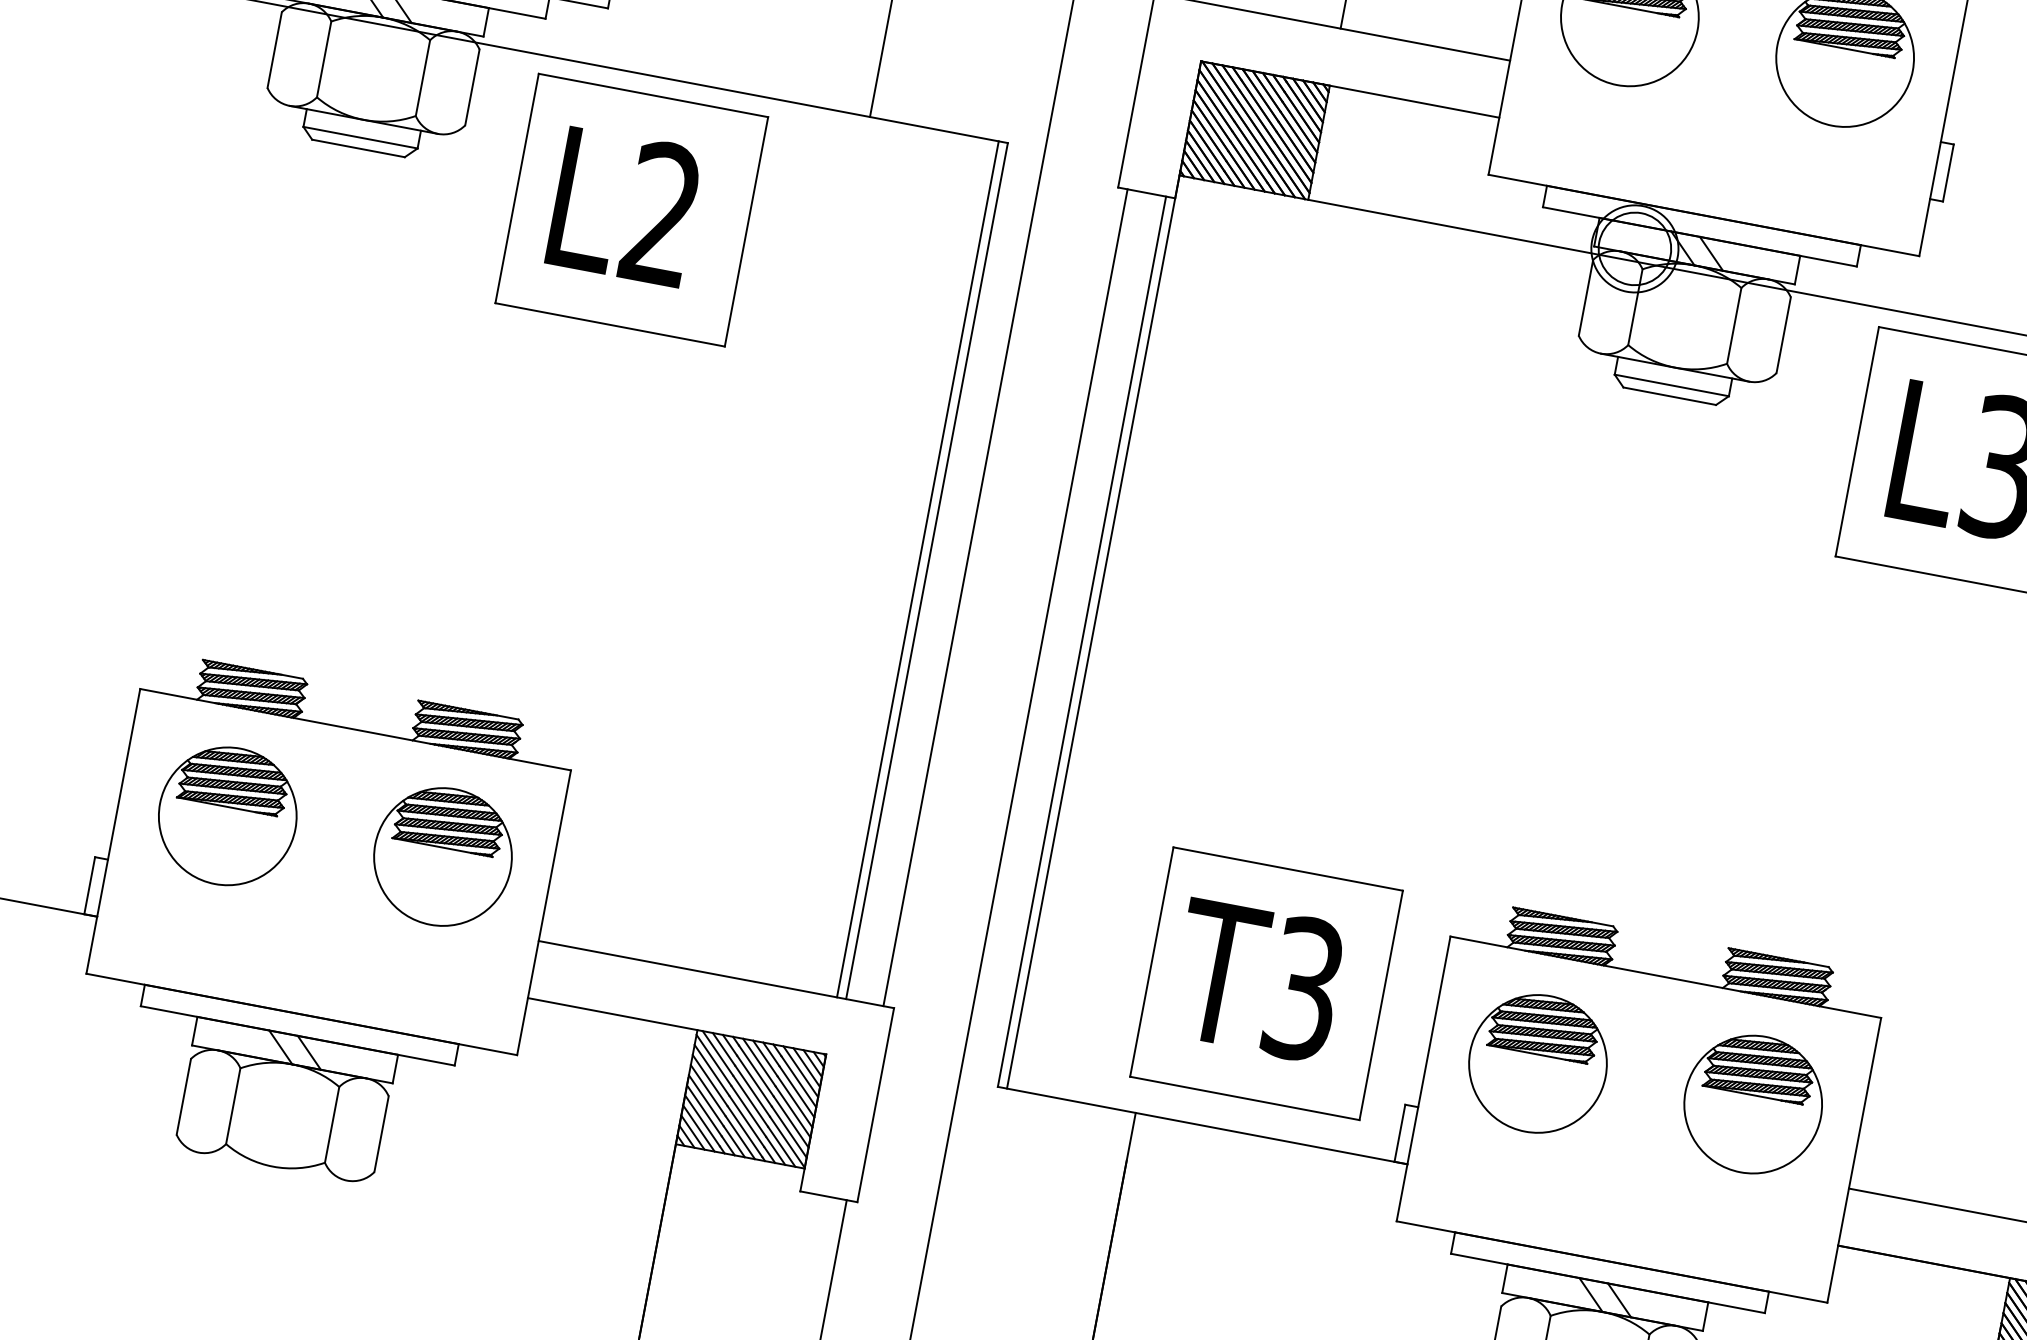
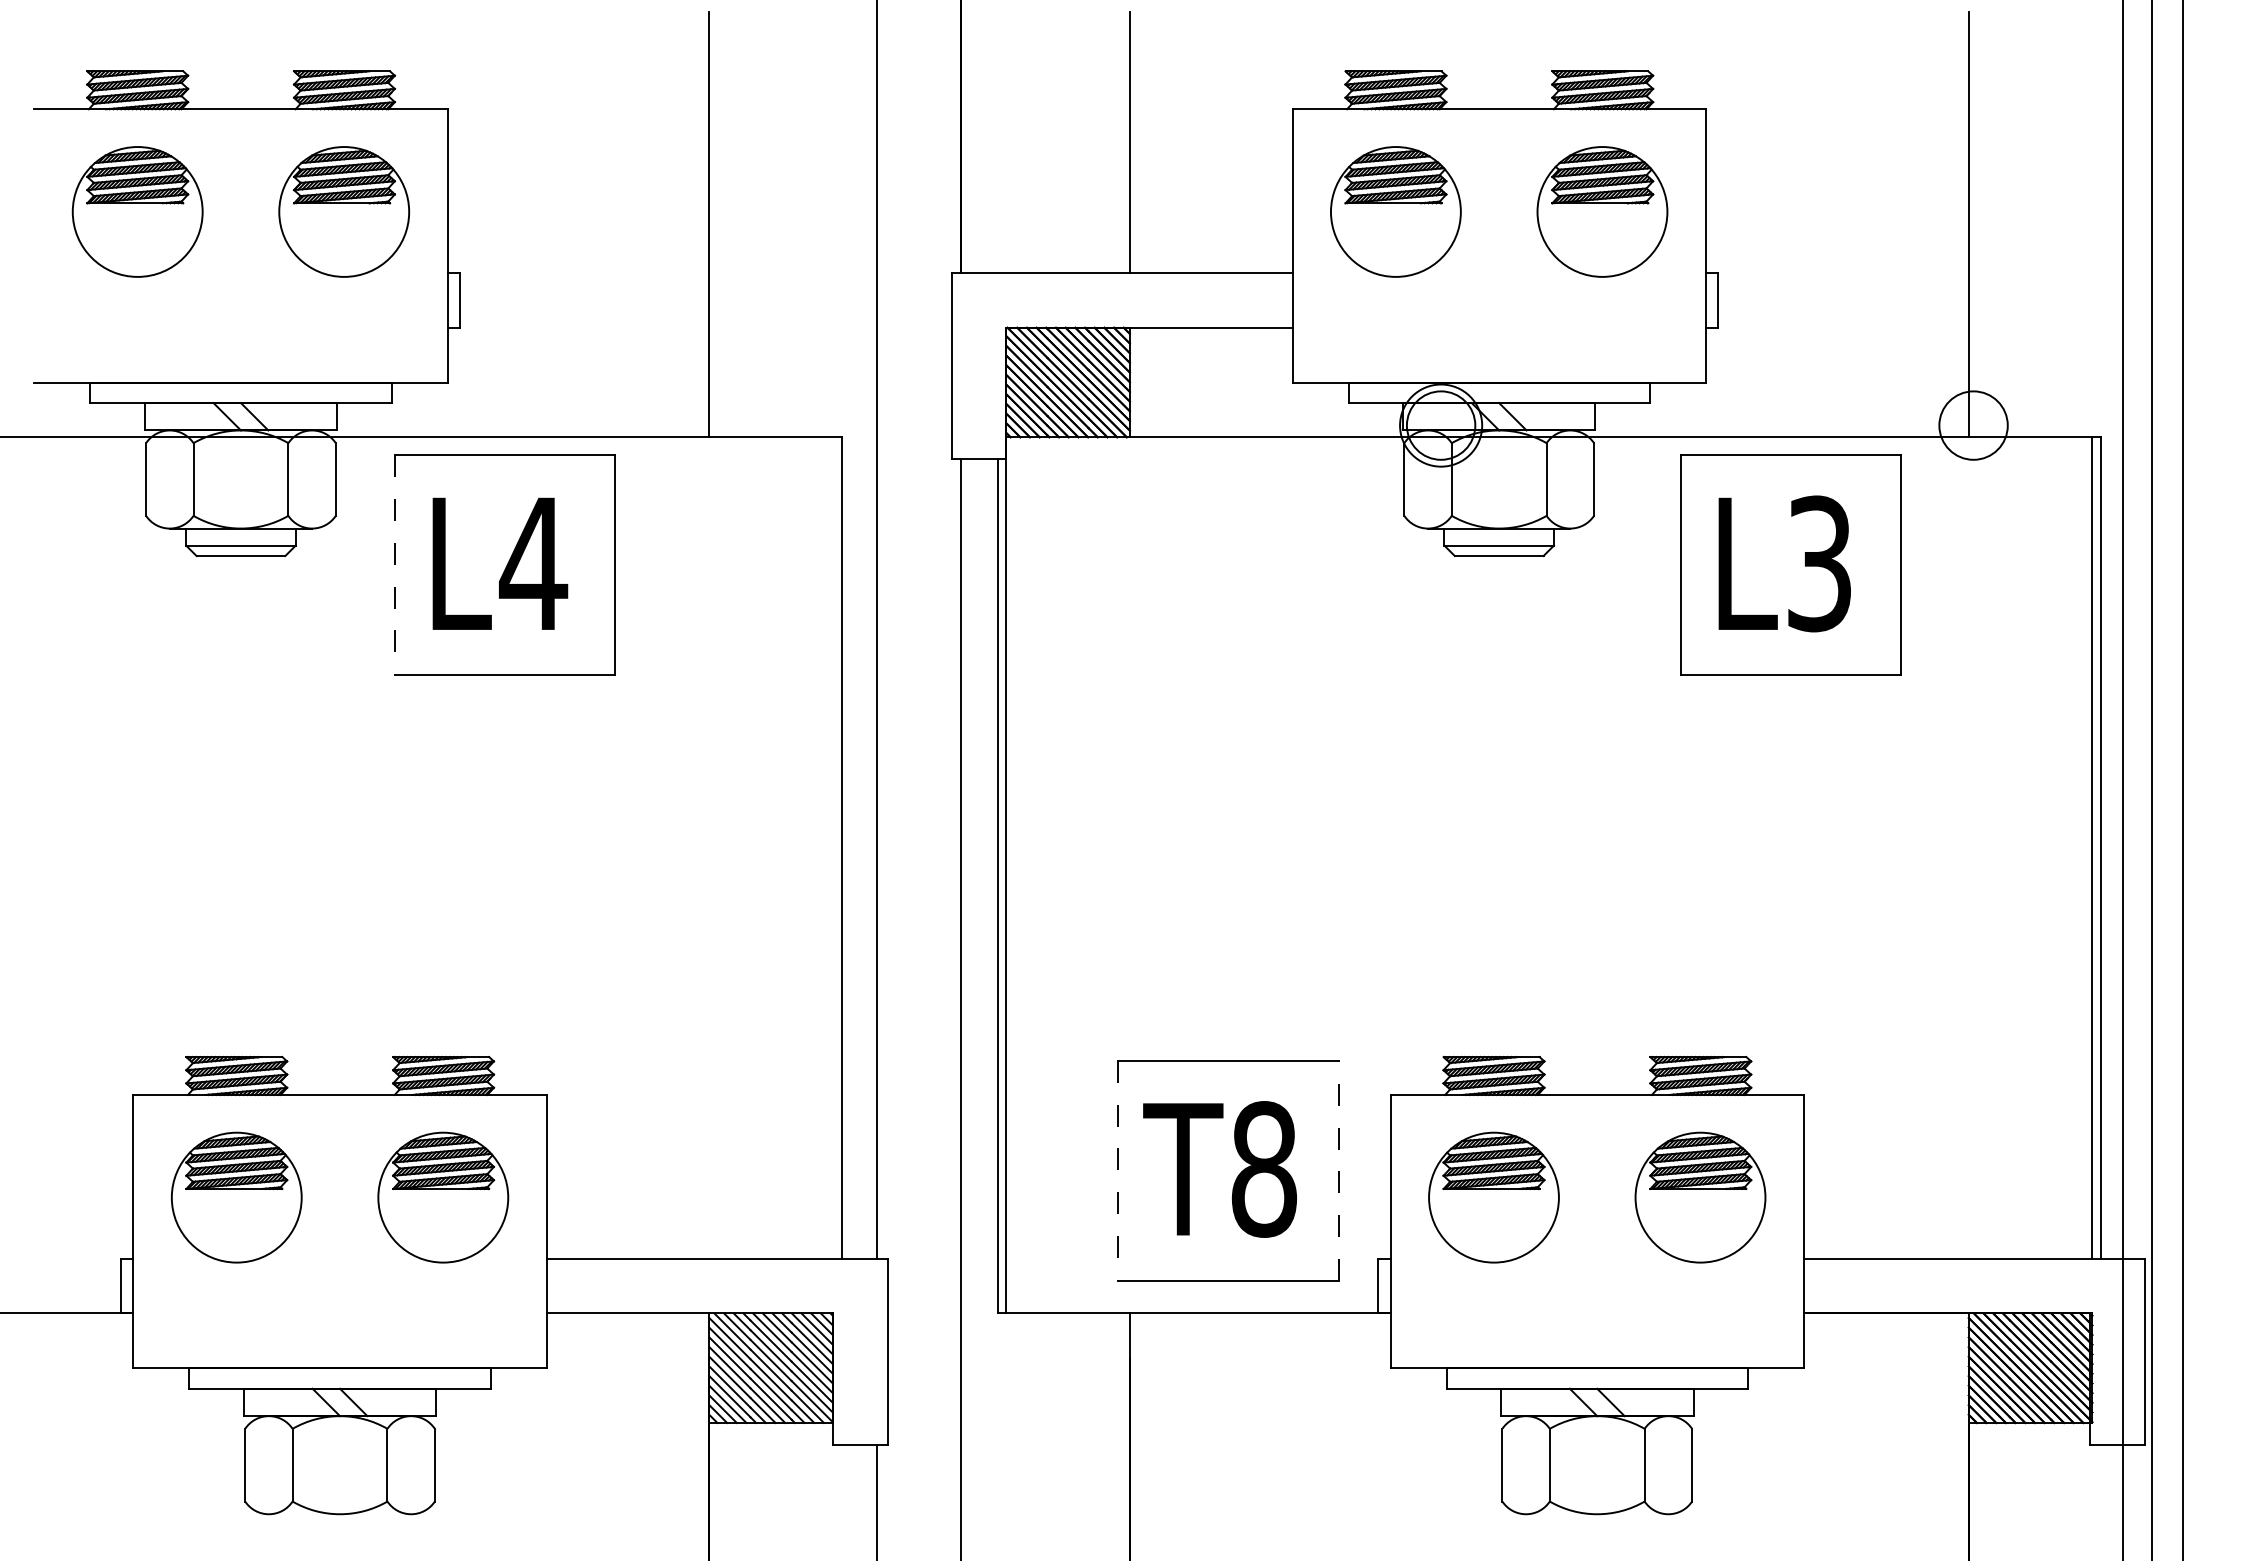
line: (516, 188) -> (394, 565), solid -> dashed
text: (662, 212) -> (533, 562), L2 -> L4
line: (917, 568) -> (832, 847), removed
line: (1151, 962) -> (1118, 1171), solid -> dashed
text: (1304, 989) -> (1264, 1169), T3 -> T8
line: (1381, 1005) -> (1338, 1170), solid -> dashed

